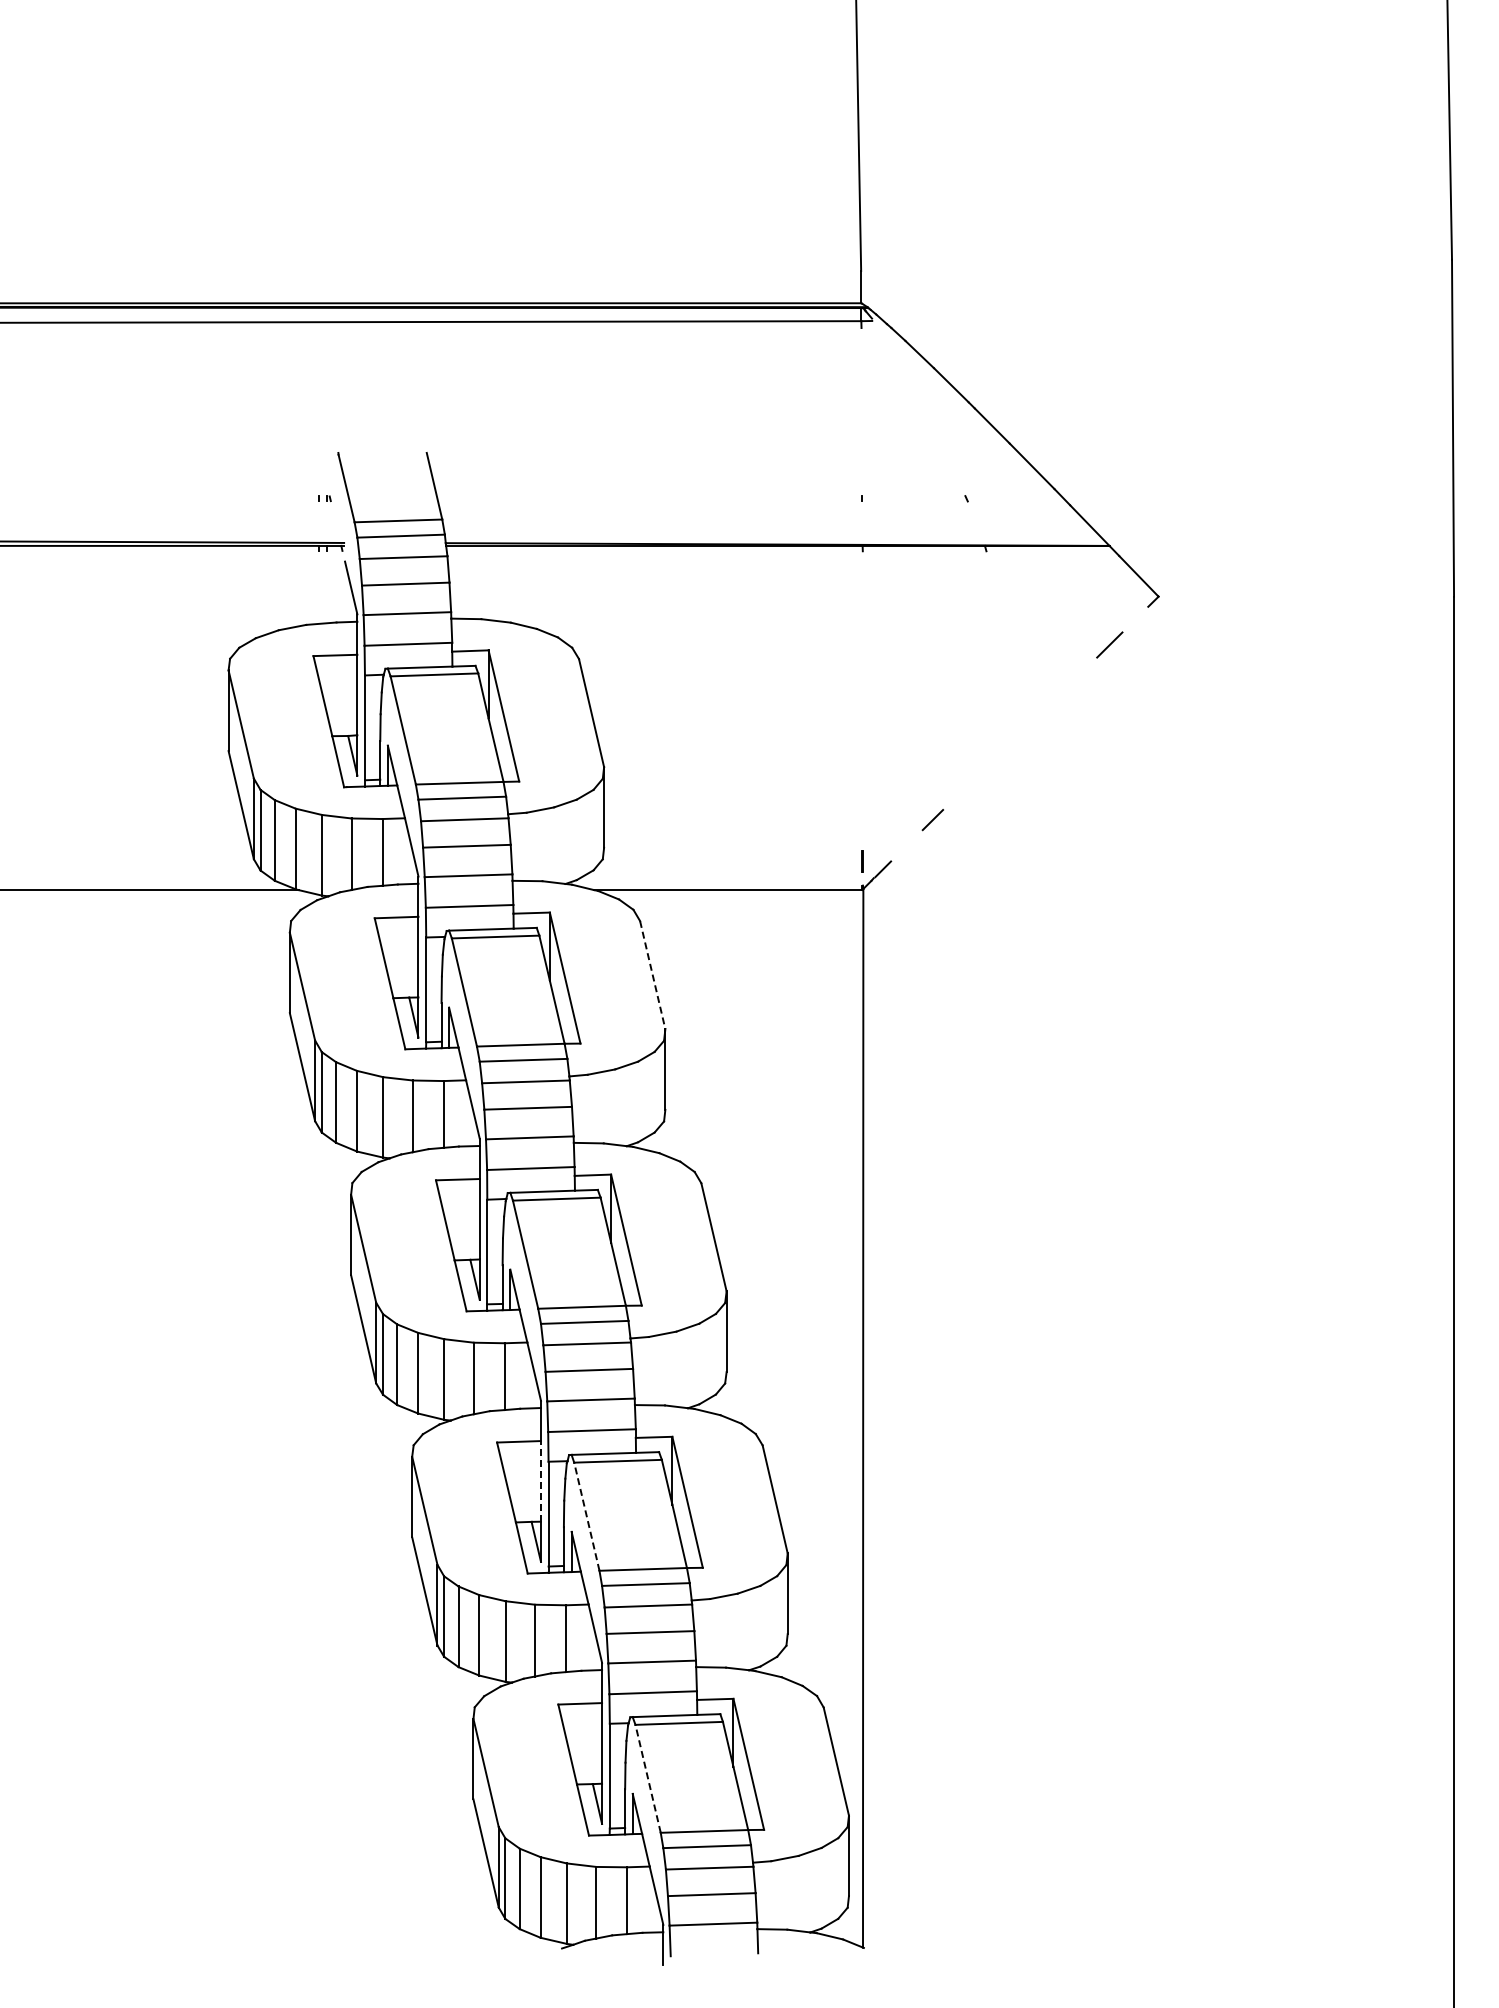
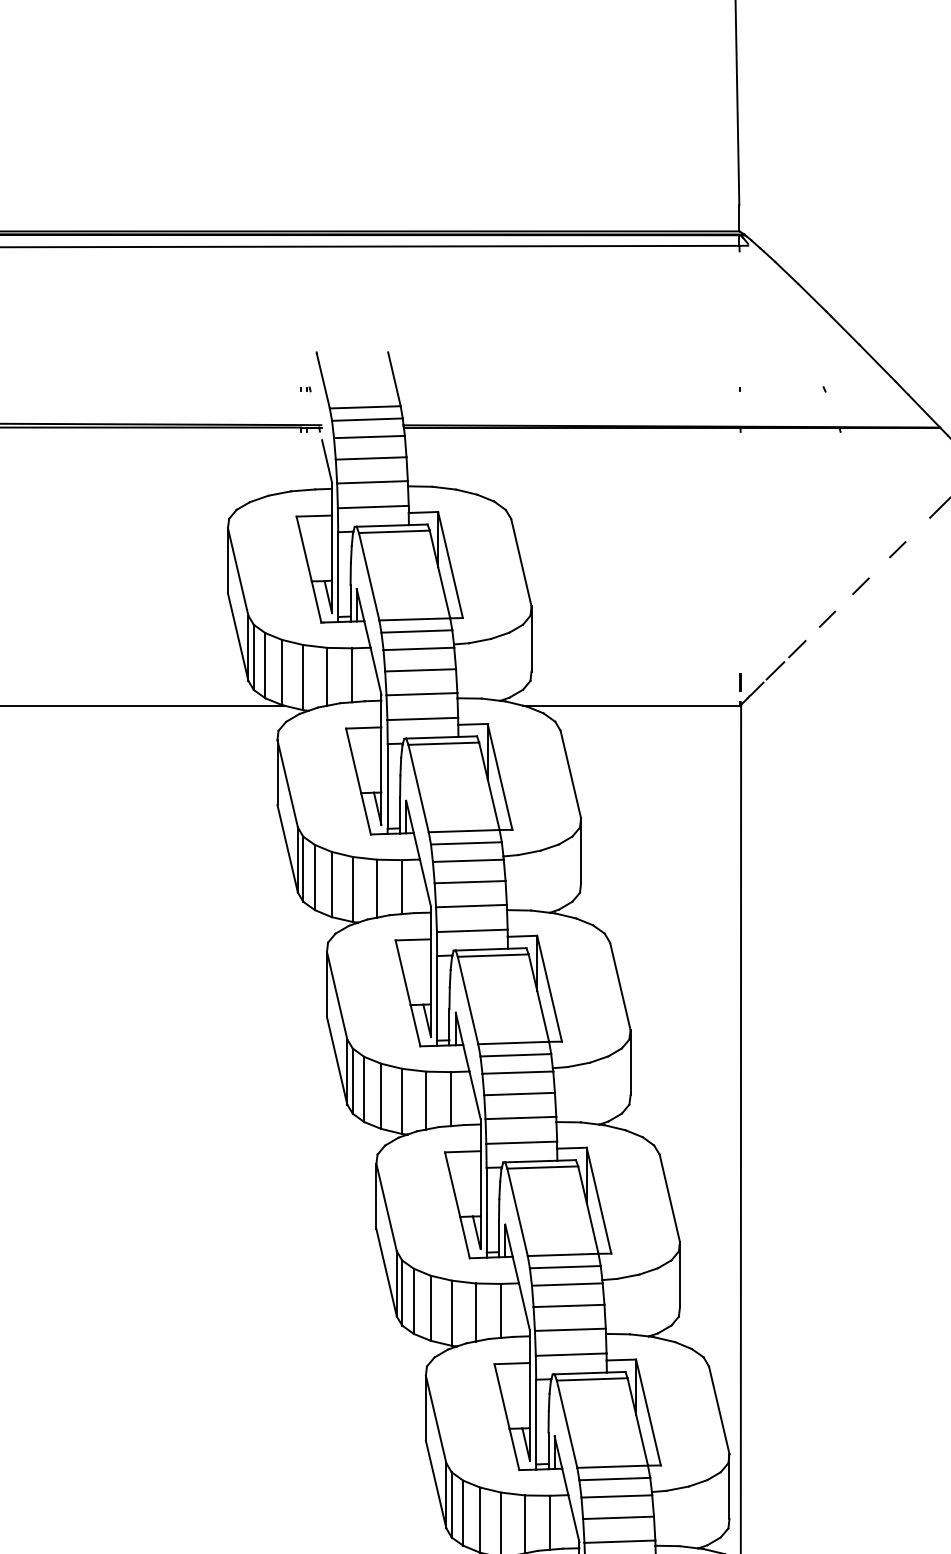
line: (1056, 696) -> (897, 549), added
line: (1011, 741) -> (860, 585), added
line: (969, 782) -> (826, 618), added
line: (905, 846) -> (775, 670), added
line: (652, 975) -> (570, 774), dashed -> solid
line: (541, 1480) -> (480, 1183), dashed -> solid
line: (586, 1516) -> (517, 1212), dashed -> solid
line: (648, 1778) -> (567, 1423), dashed -> solid

